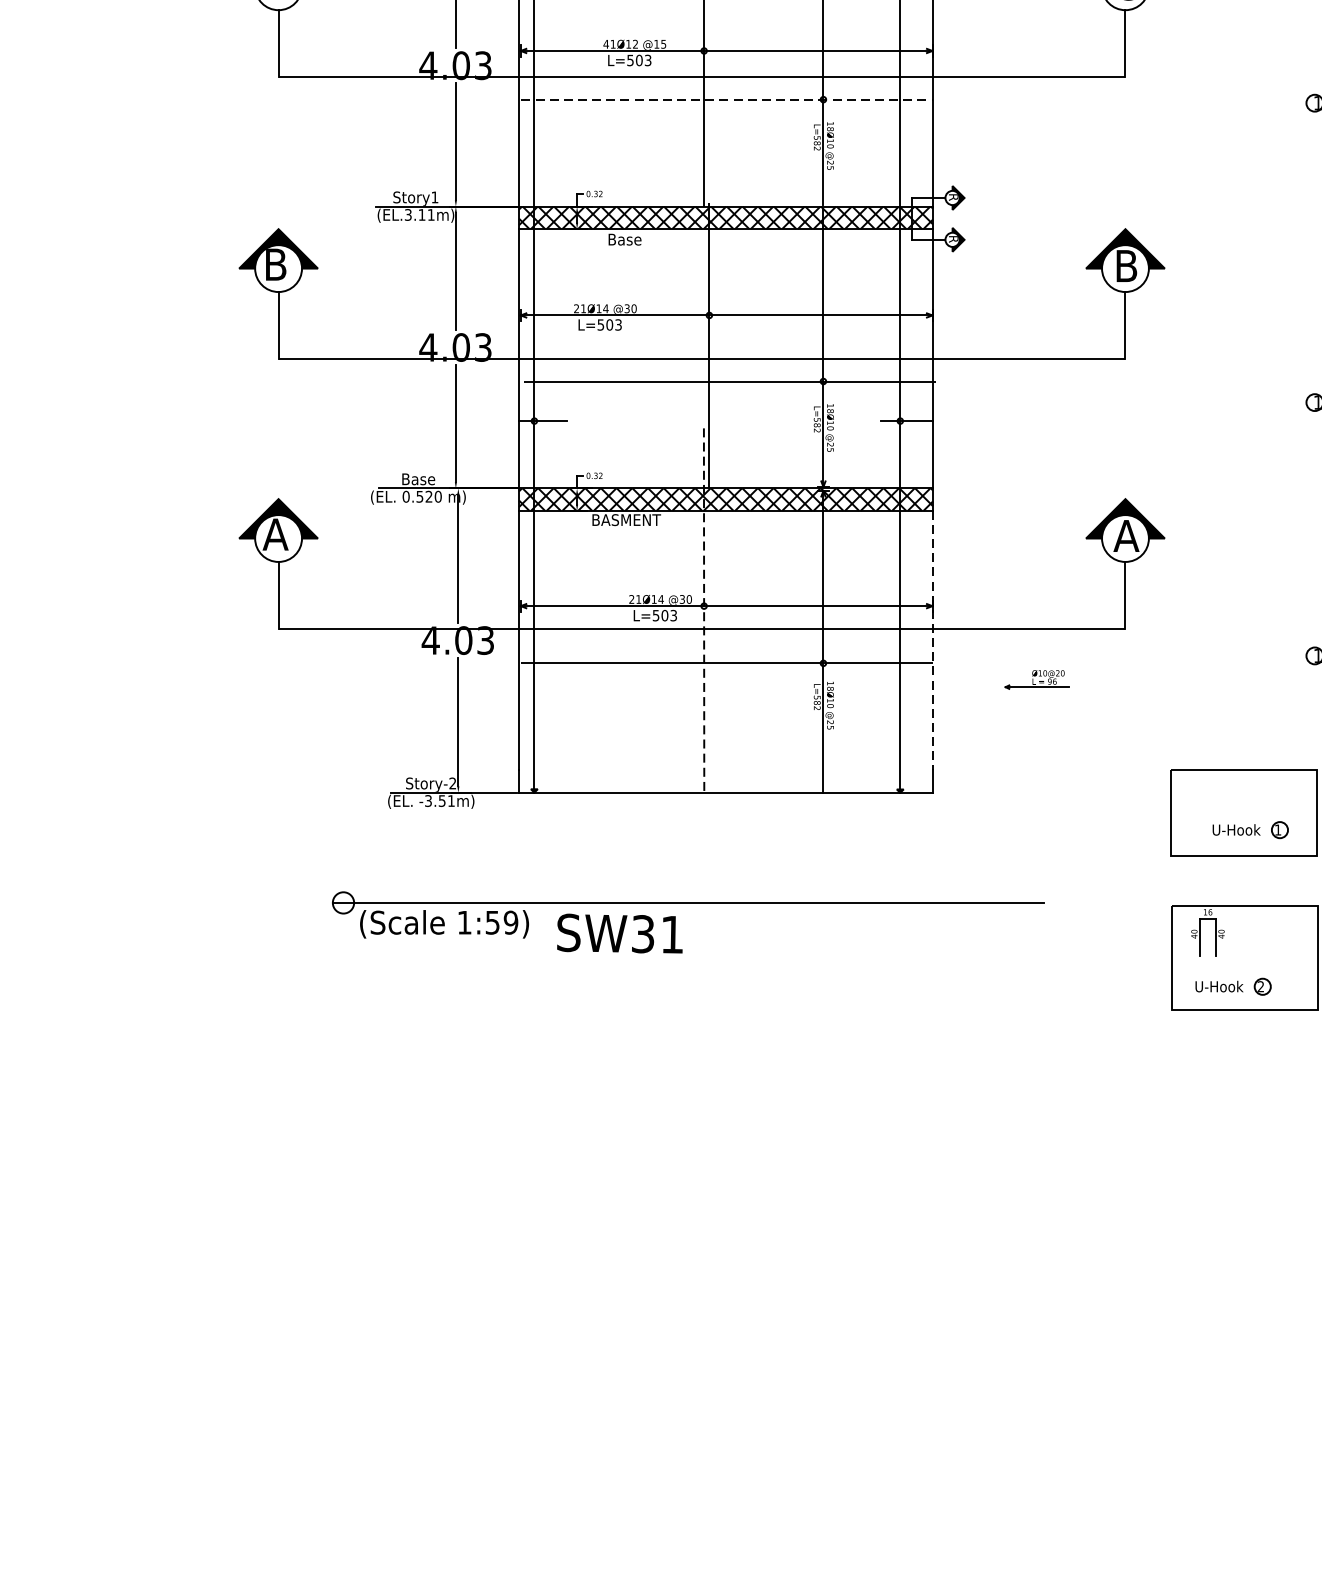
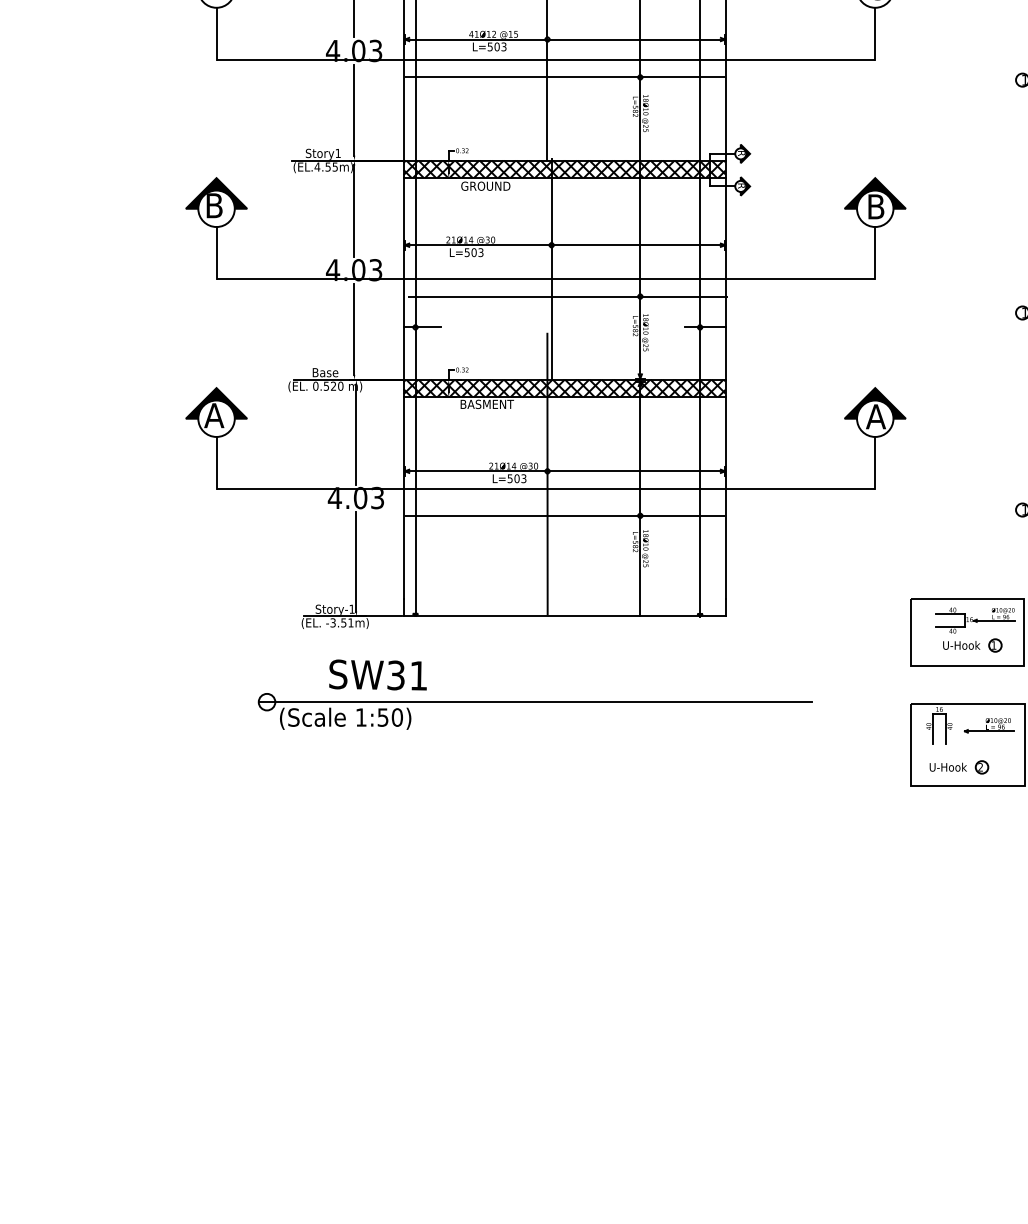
line: (727, 99) -> (565, 77), dashed -> solid
text: (418, 214) -> (325, 166), (EL.3.11m) -> (EL.4.55m)
text: (624, 238) -> (485, 185), Base -> GROUND
line: (704, 608) -> (547, 473), dashed -> solid
line: (932, 641) -> (725, 498), dashed -> solid
part: (1035, 679) -> (988, 725), moved
text: (452, 782) -> (351, 608), Story-2 -> Story-1
part: (1254, 797) -> (975, 620), added
text: (509, 922) -> (396, 717), 1:59) -> 1:50)
text: (619, 932) -> (377, 674), moved

